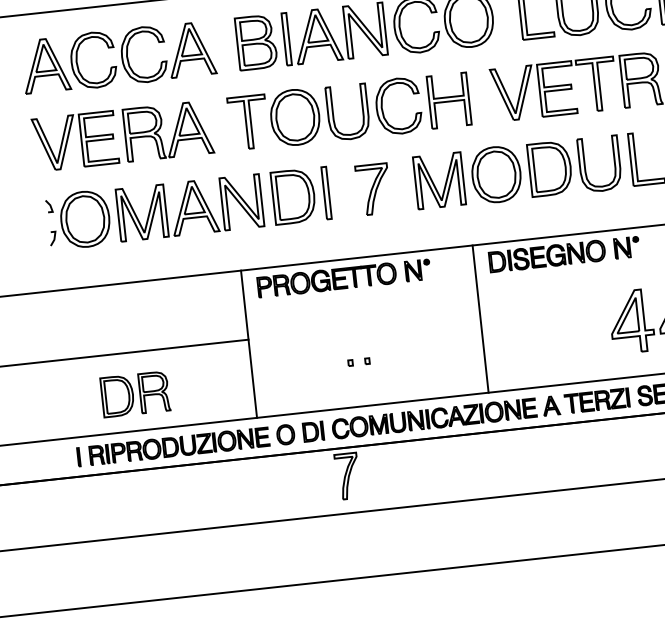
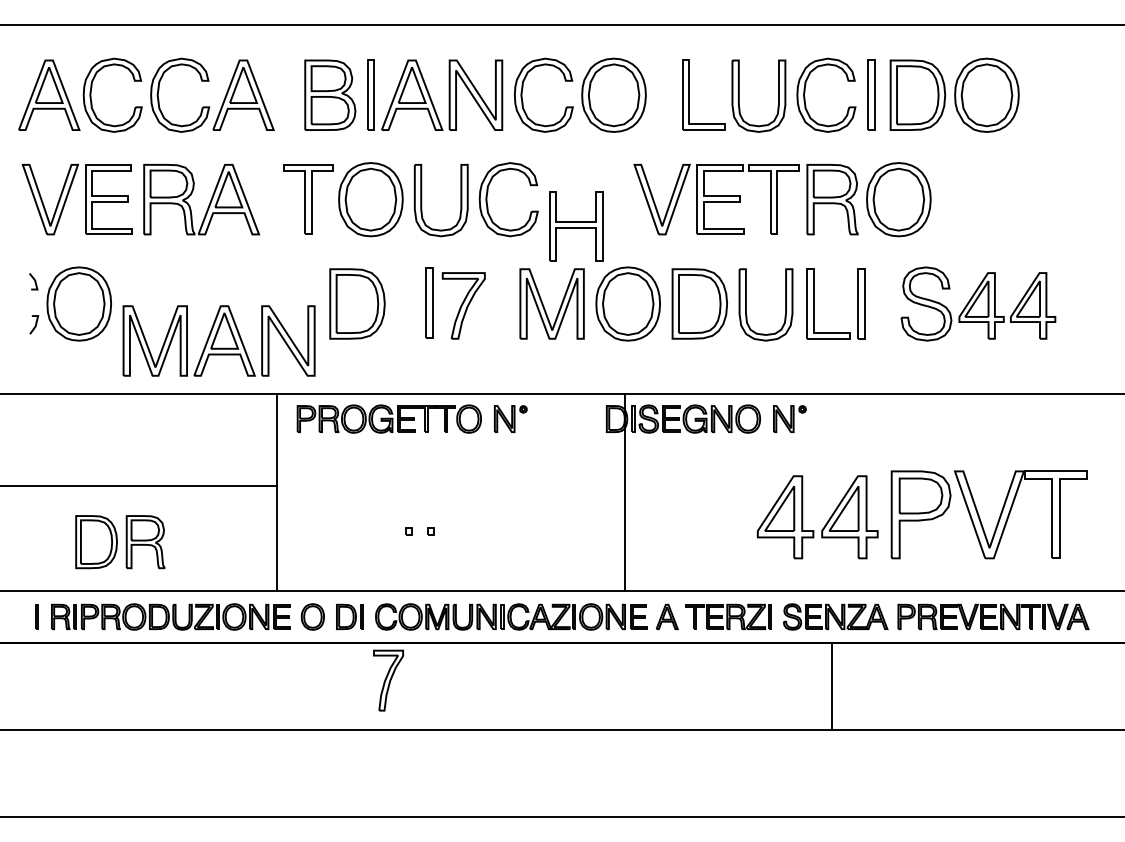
part: (449, 100) -> (576, 226), moved
part: (326, 192) -> (429, 302), moved
part: (189, 207) -> (218, 340), moved
line: (480, 319) -> (624, 492), moved

